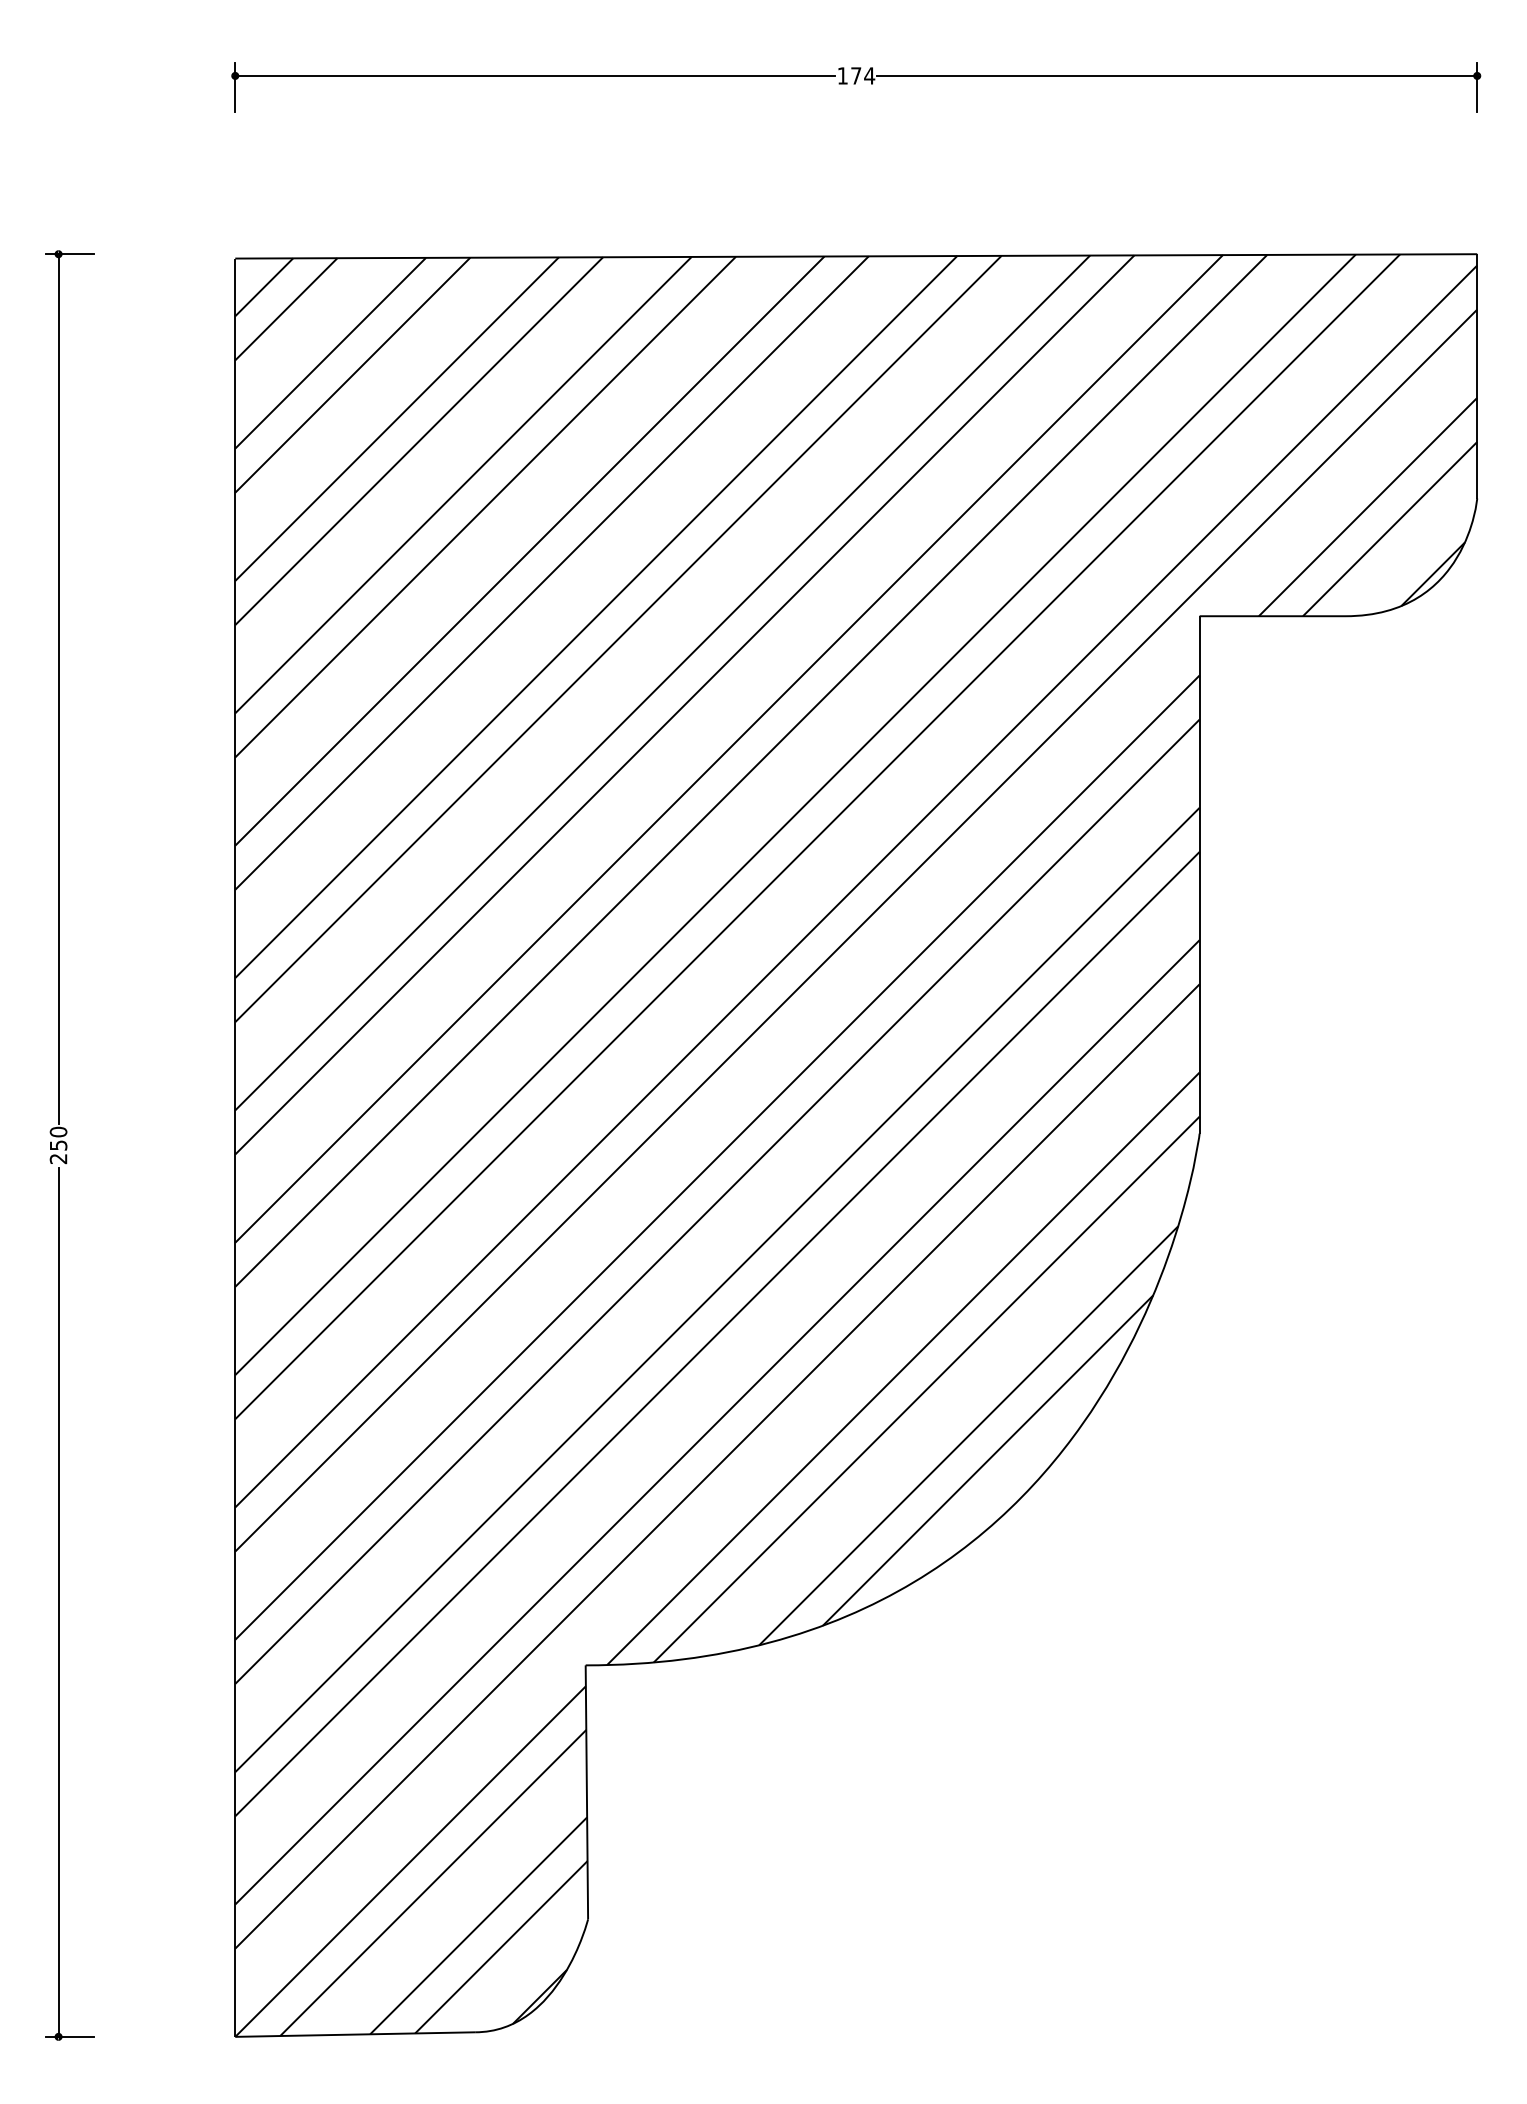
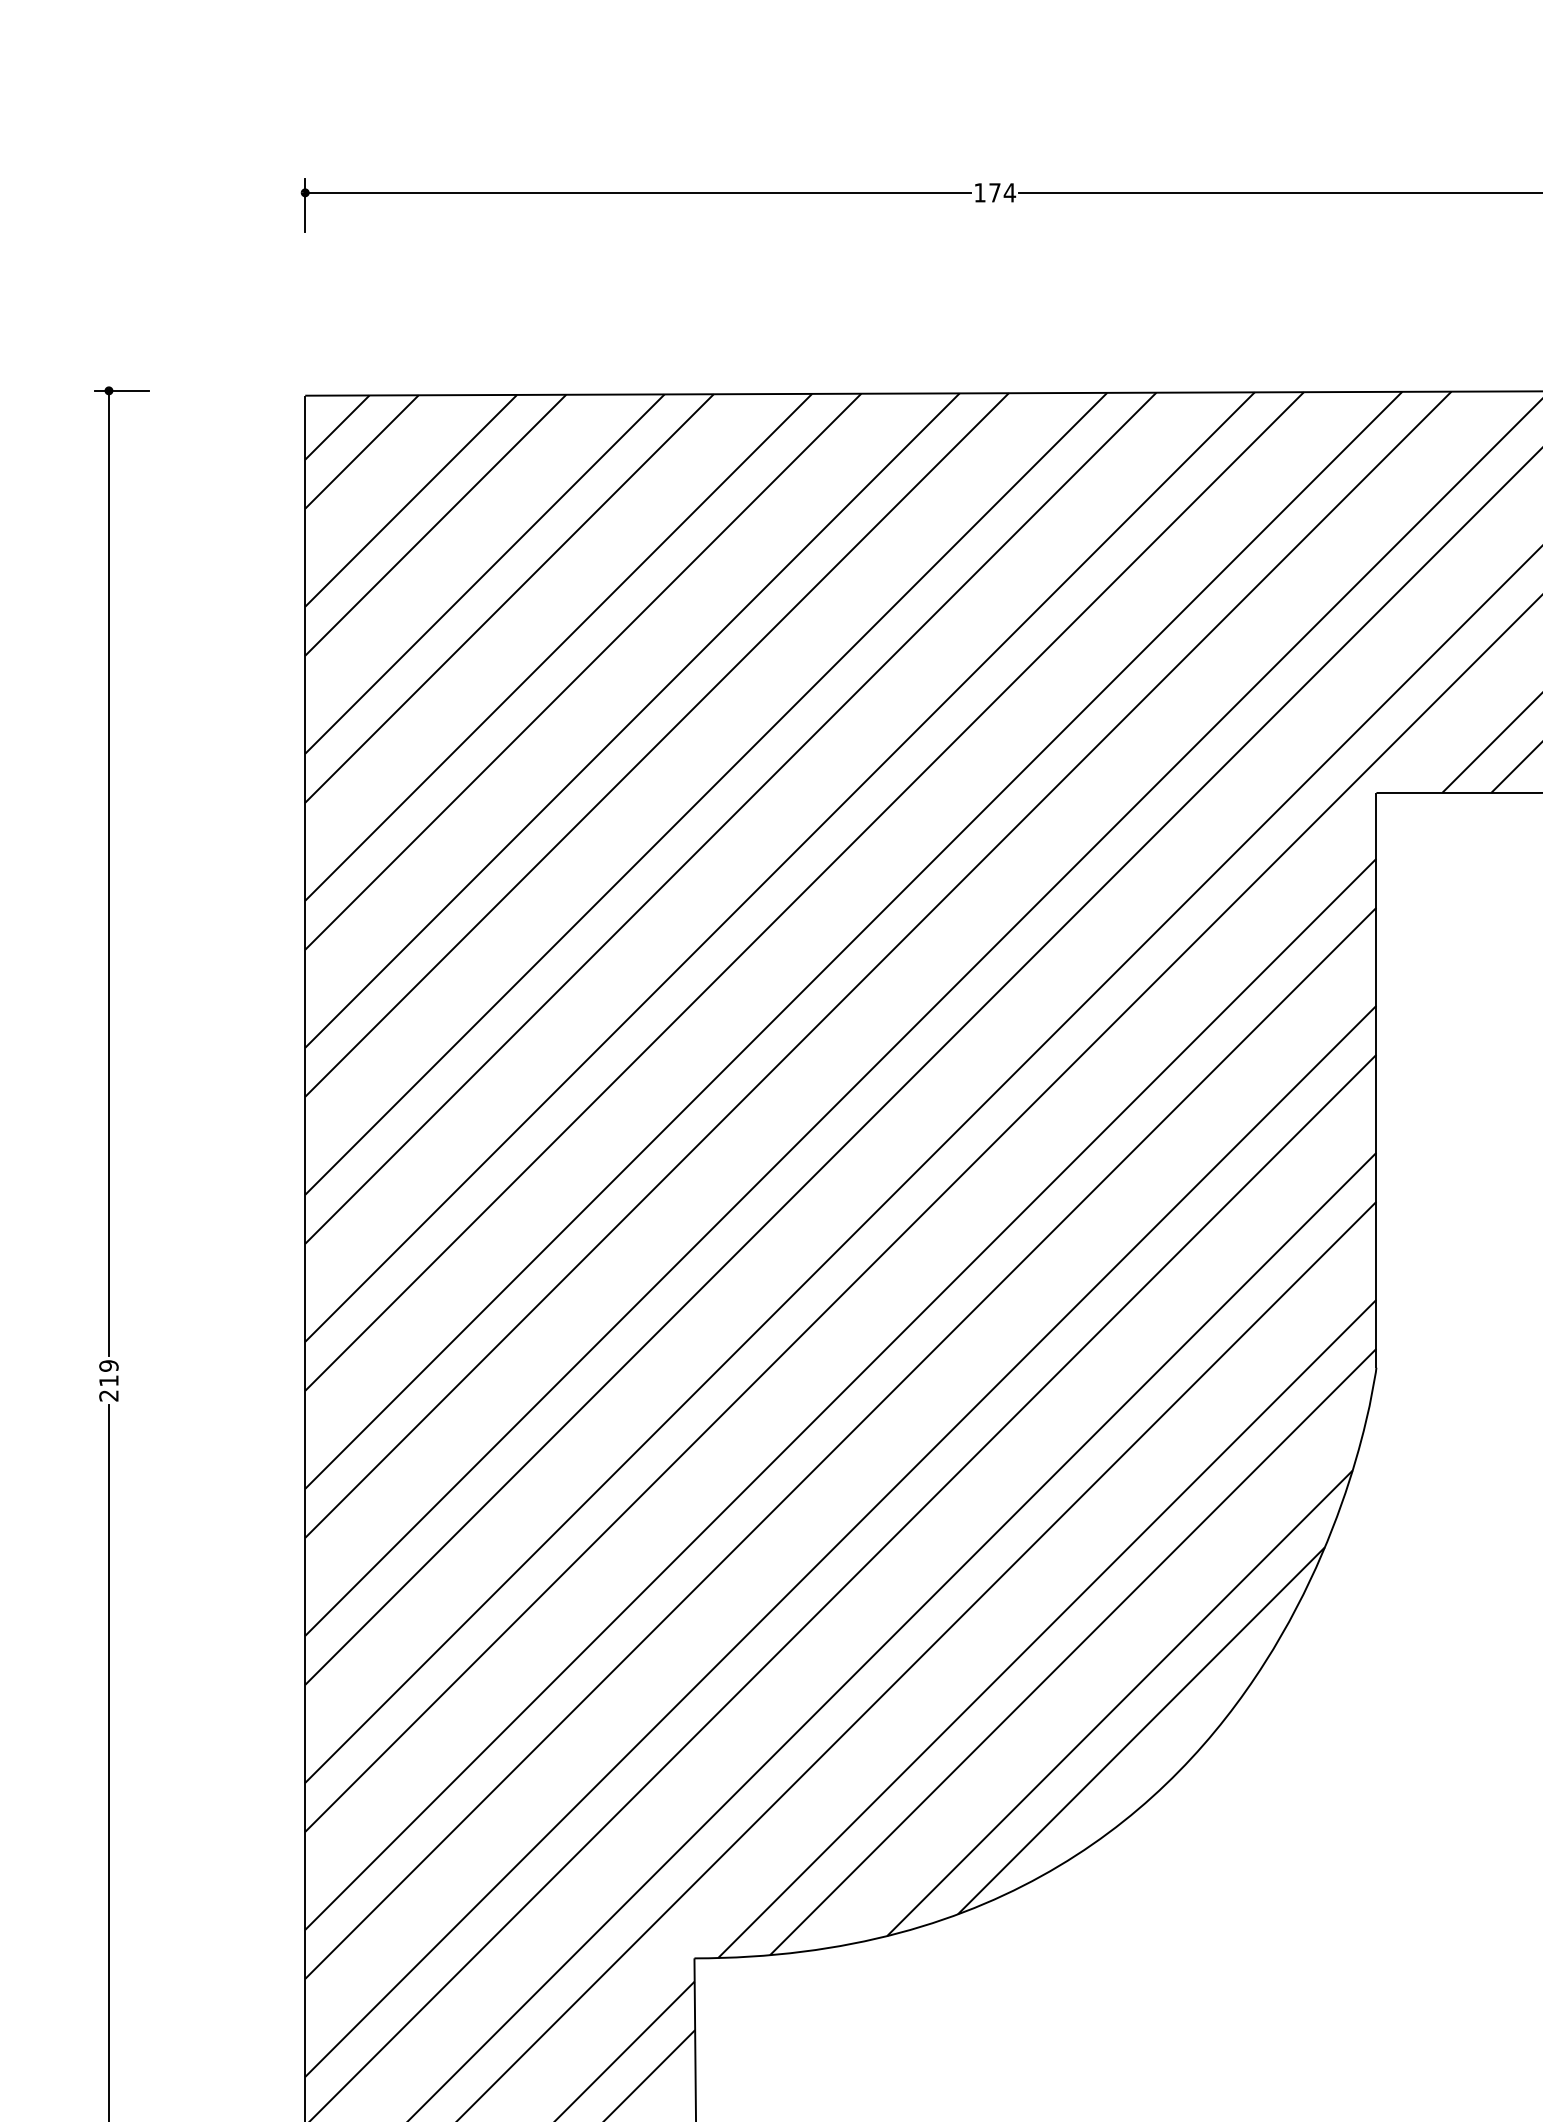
text: (58, 1138) -> (108, 1373), 250 -> 219

